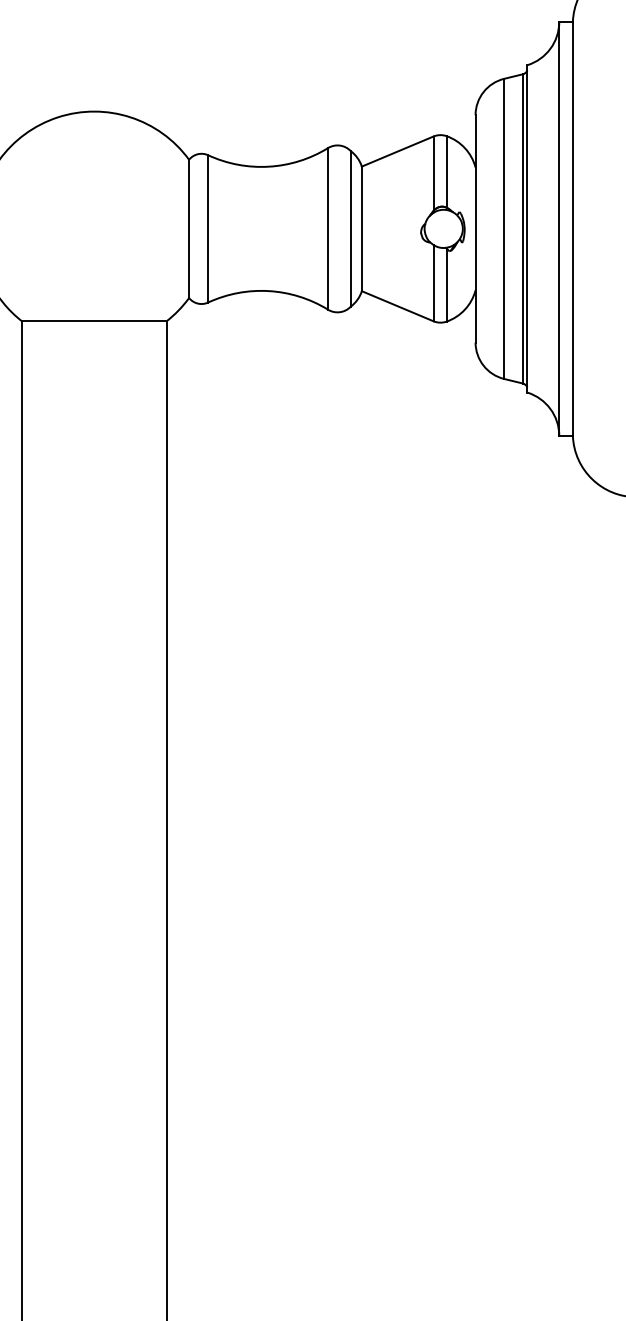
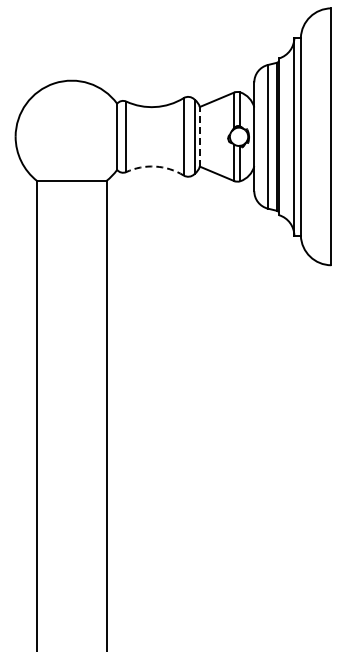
line: (361, 228) -> (199, 136), solid -> dashed
arc: (269, 290) -> (155, 166), solid -> dashed

